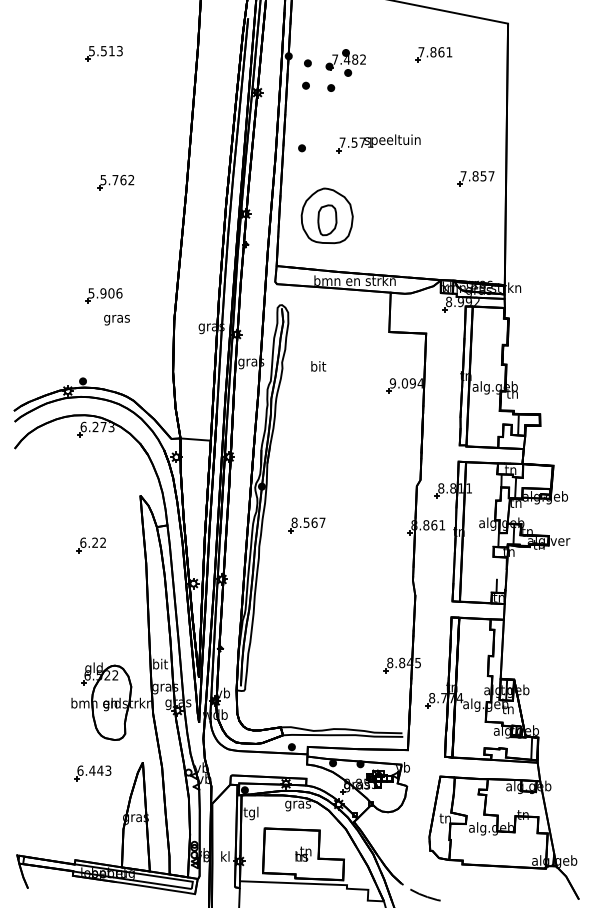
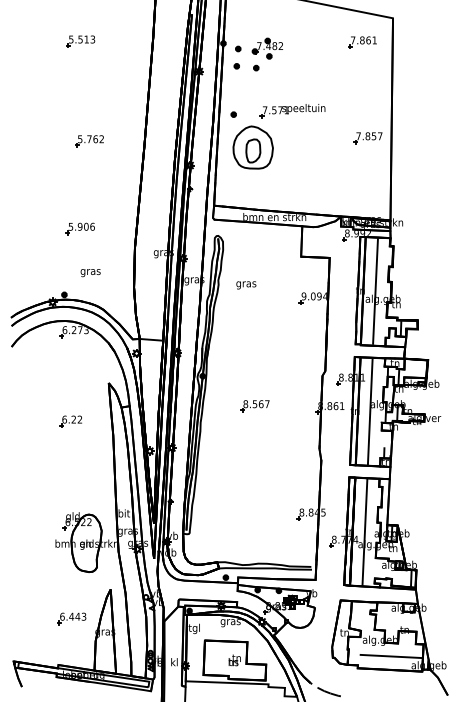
part: (433, 54) -> (362, 42), moved
part: (326, 215) -> (252, 147), moved
text: (116, 320) -> (90, 273), moved
text: (318, 367) -> (246, 284), bit -> gras
line: (485, 376) -> (375, 291), added
part: (306, 525) -> (254, 406), moved
line: (478, 532) -> (370, 411), added
line: (471, 688) -> (364, 532), added
part: (92, 773) -> (71, 618), moved
line: (505, 849) -> (391, 656), added

